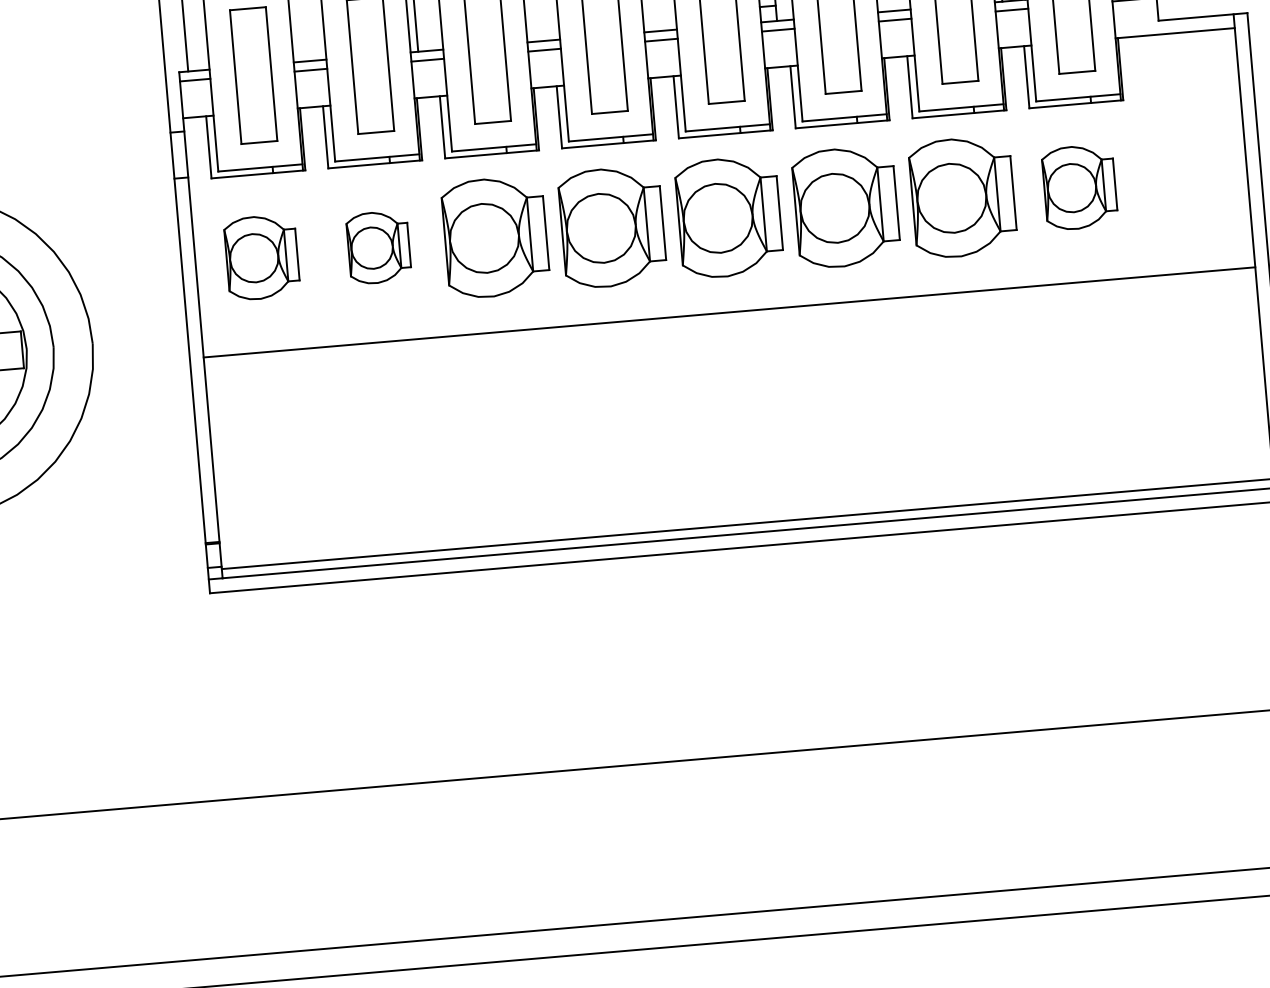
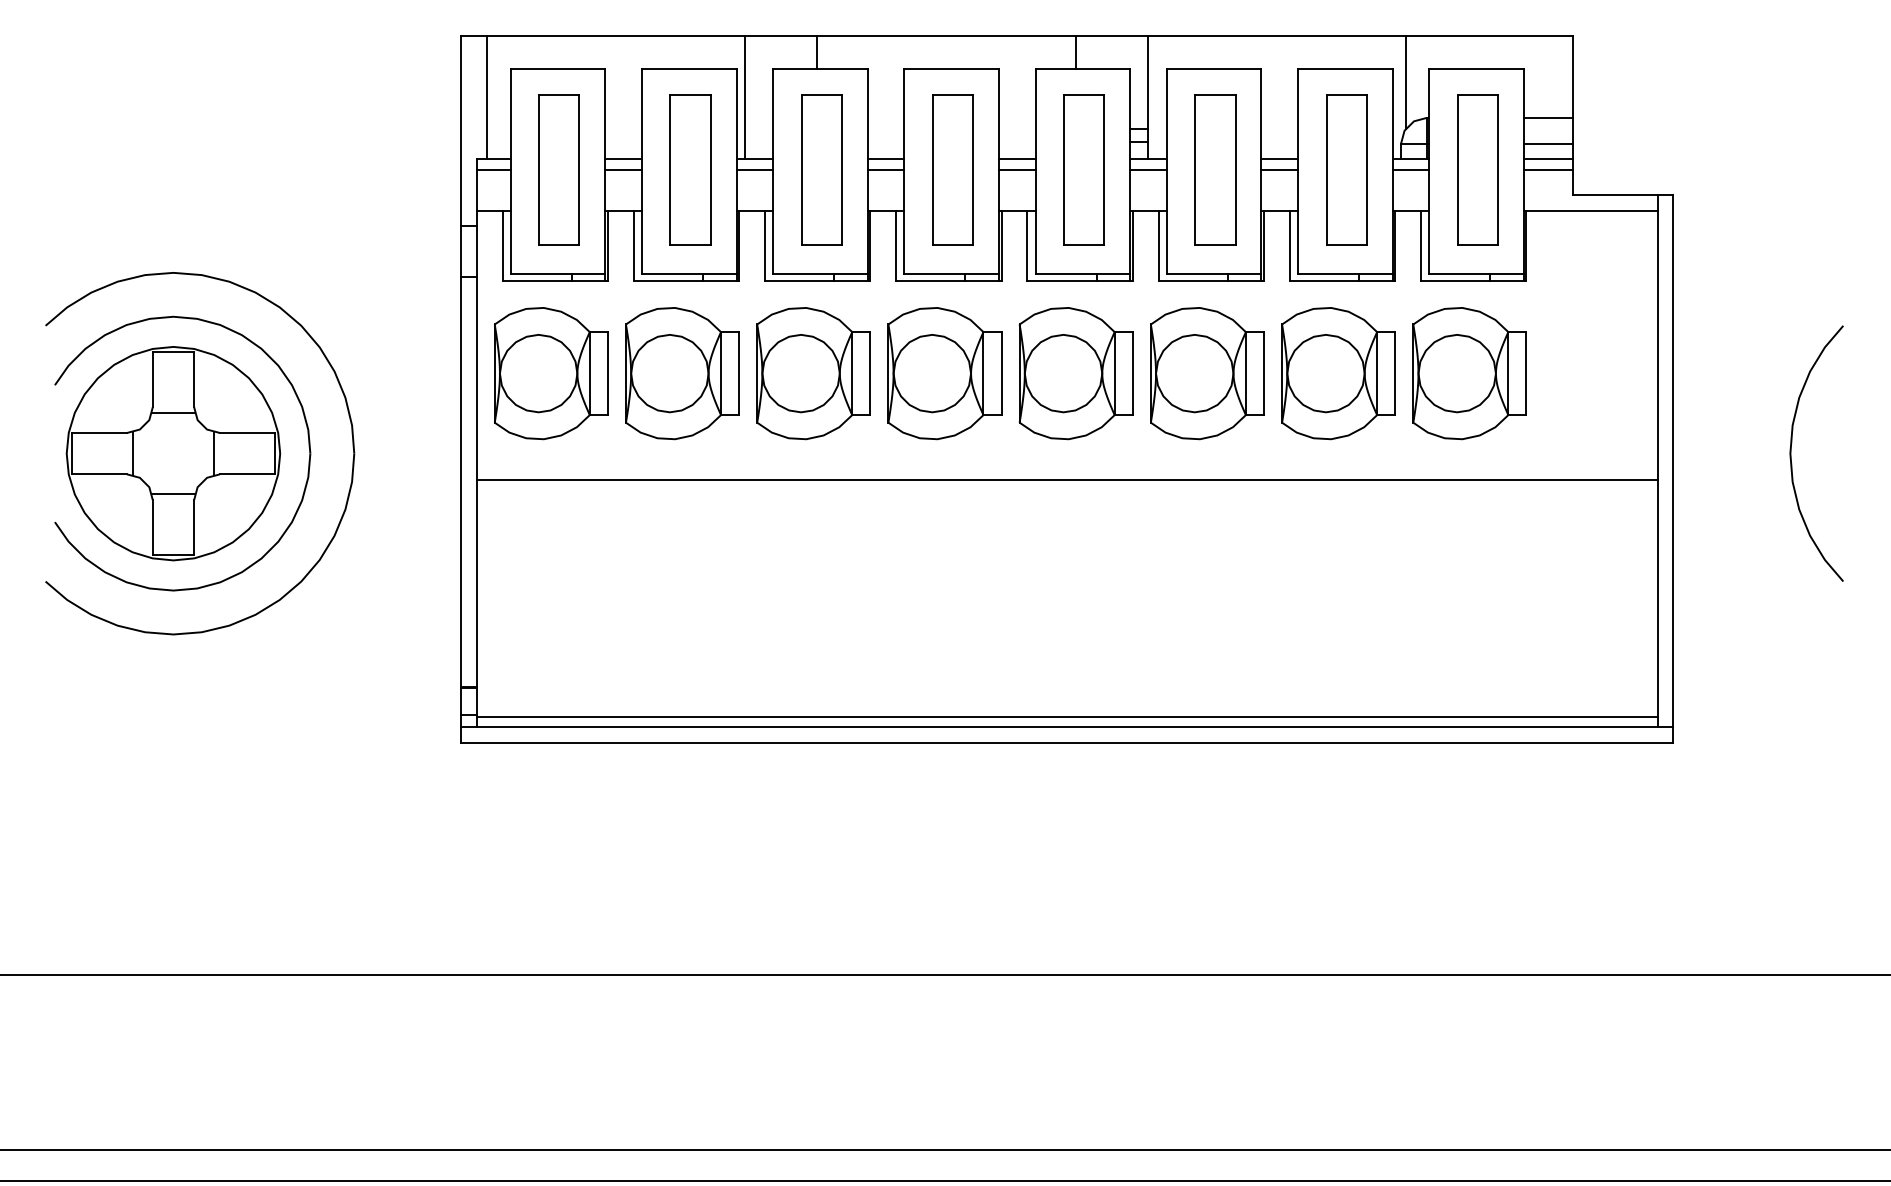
part: (1079, 187) -> (1469, 373), size x1.43
part: (378, 247) -> (682, 373), size x1.67
part: (262, 257) -> (551, 373), size x1.43

